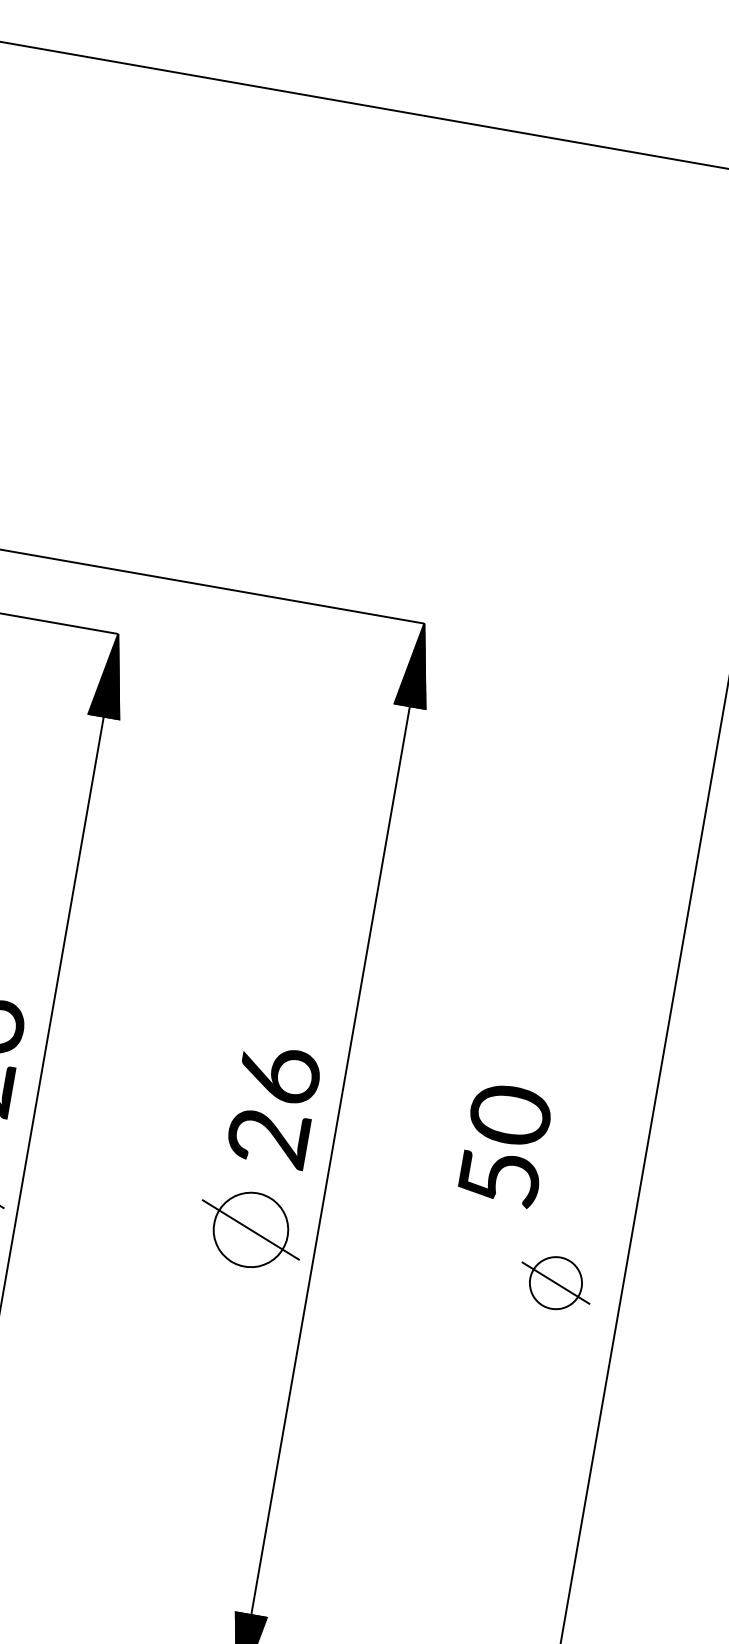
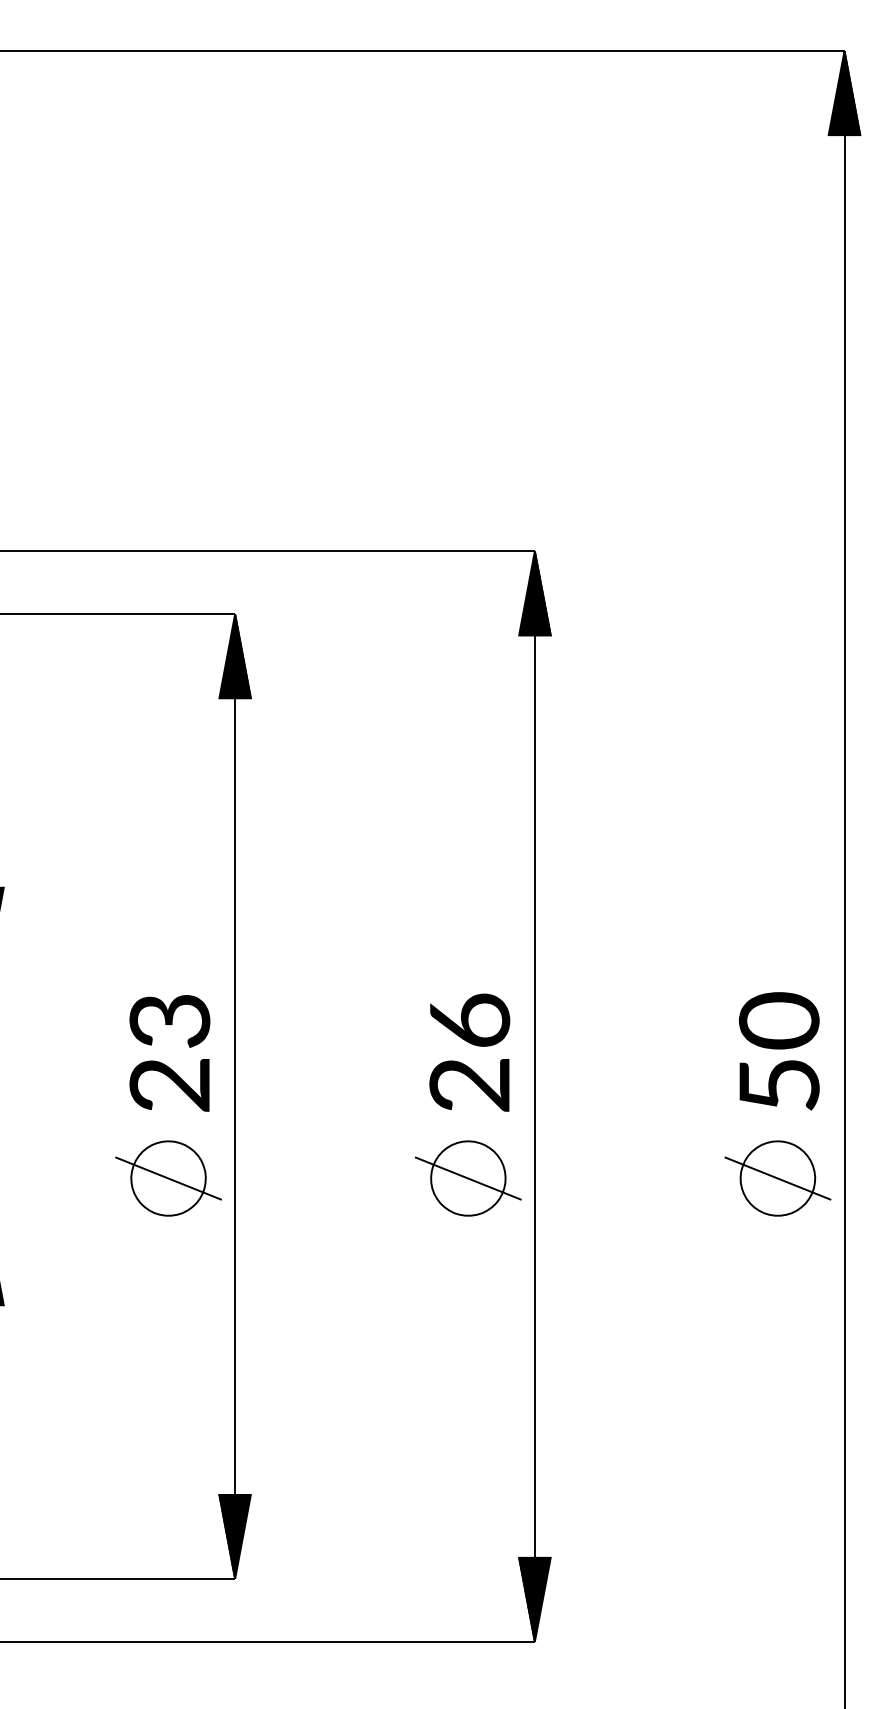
text: (505, 1145) -> (779, 1051), moved
part: (555, 1283) -> (777, 1178), size x1.43

